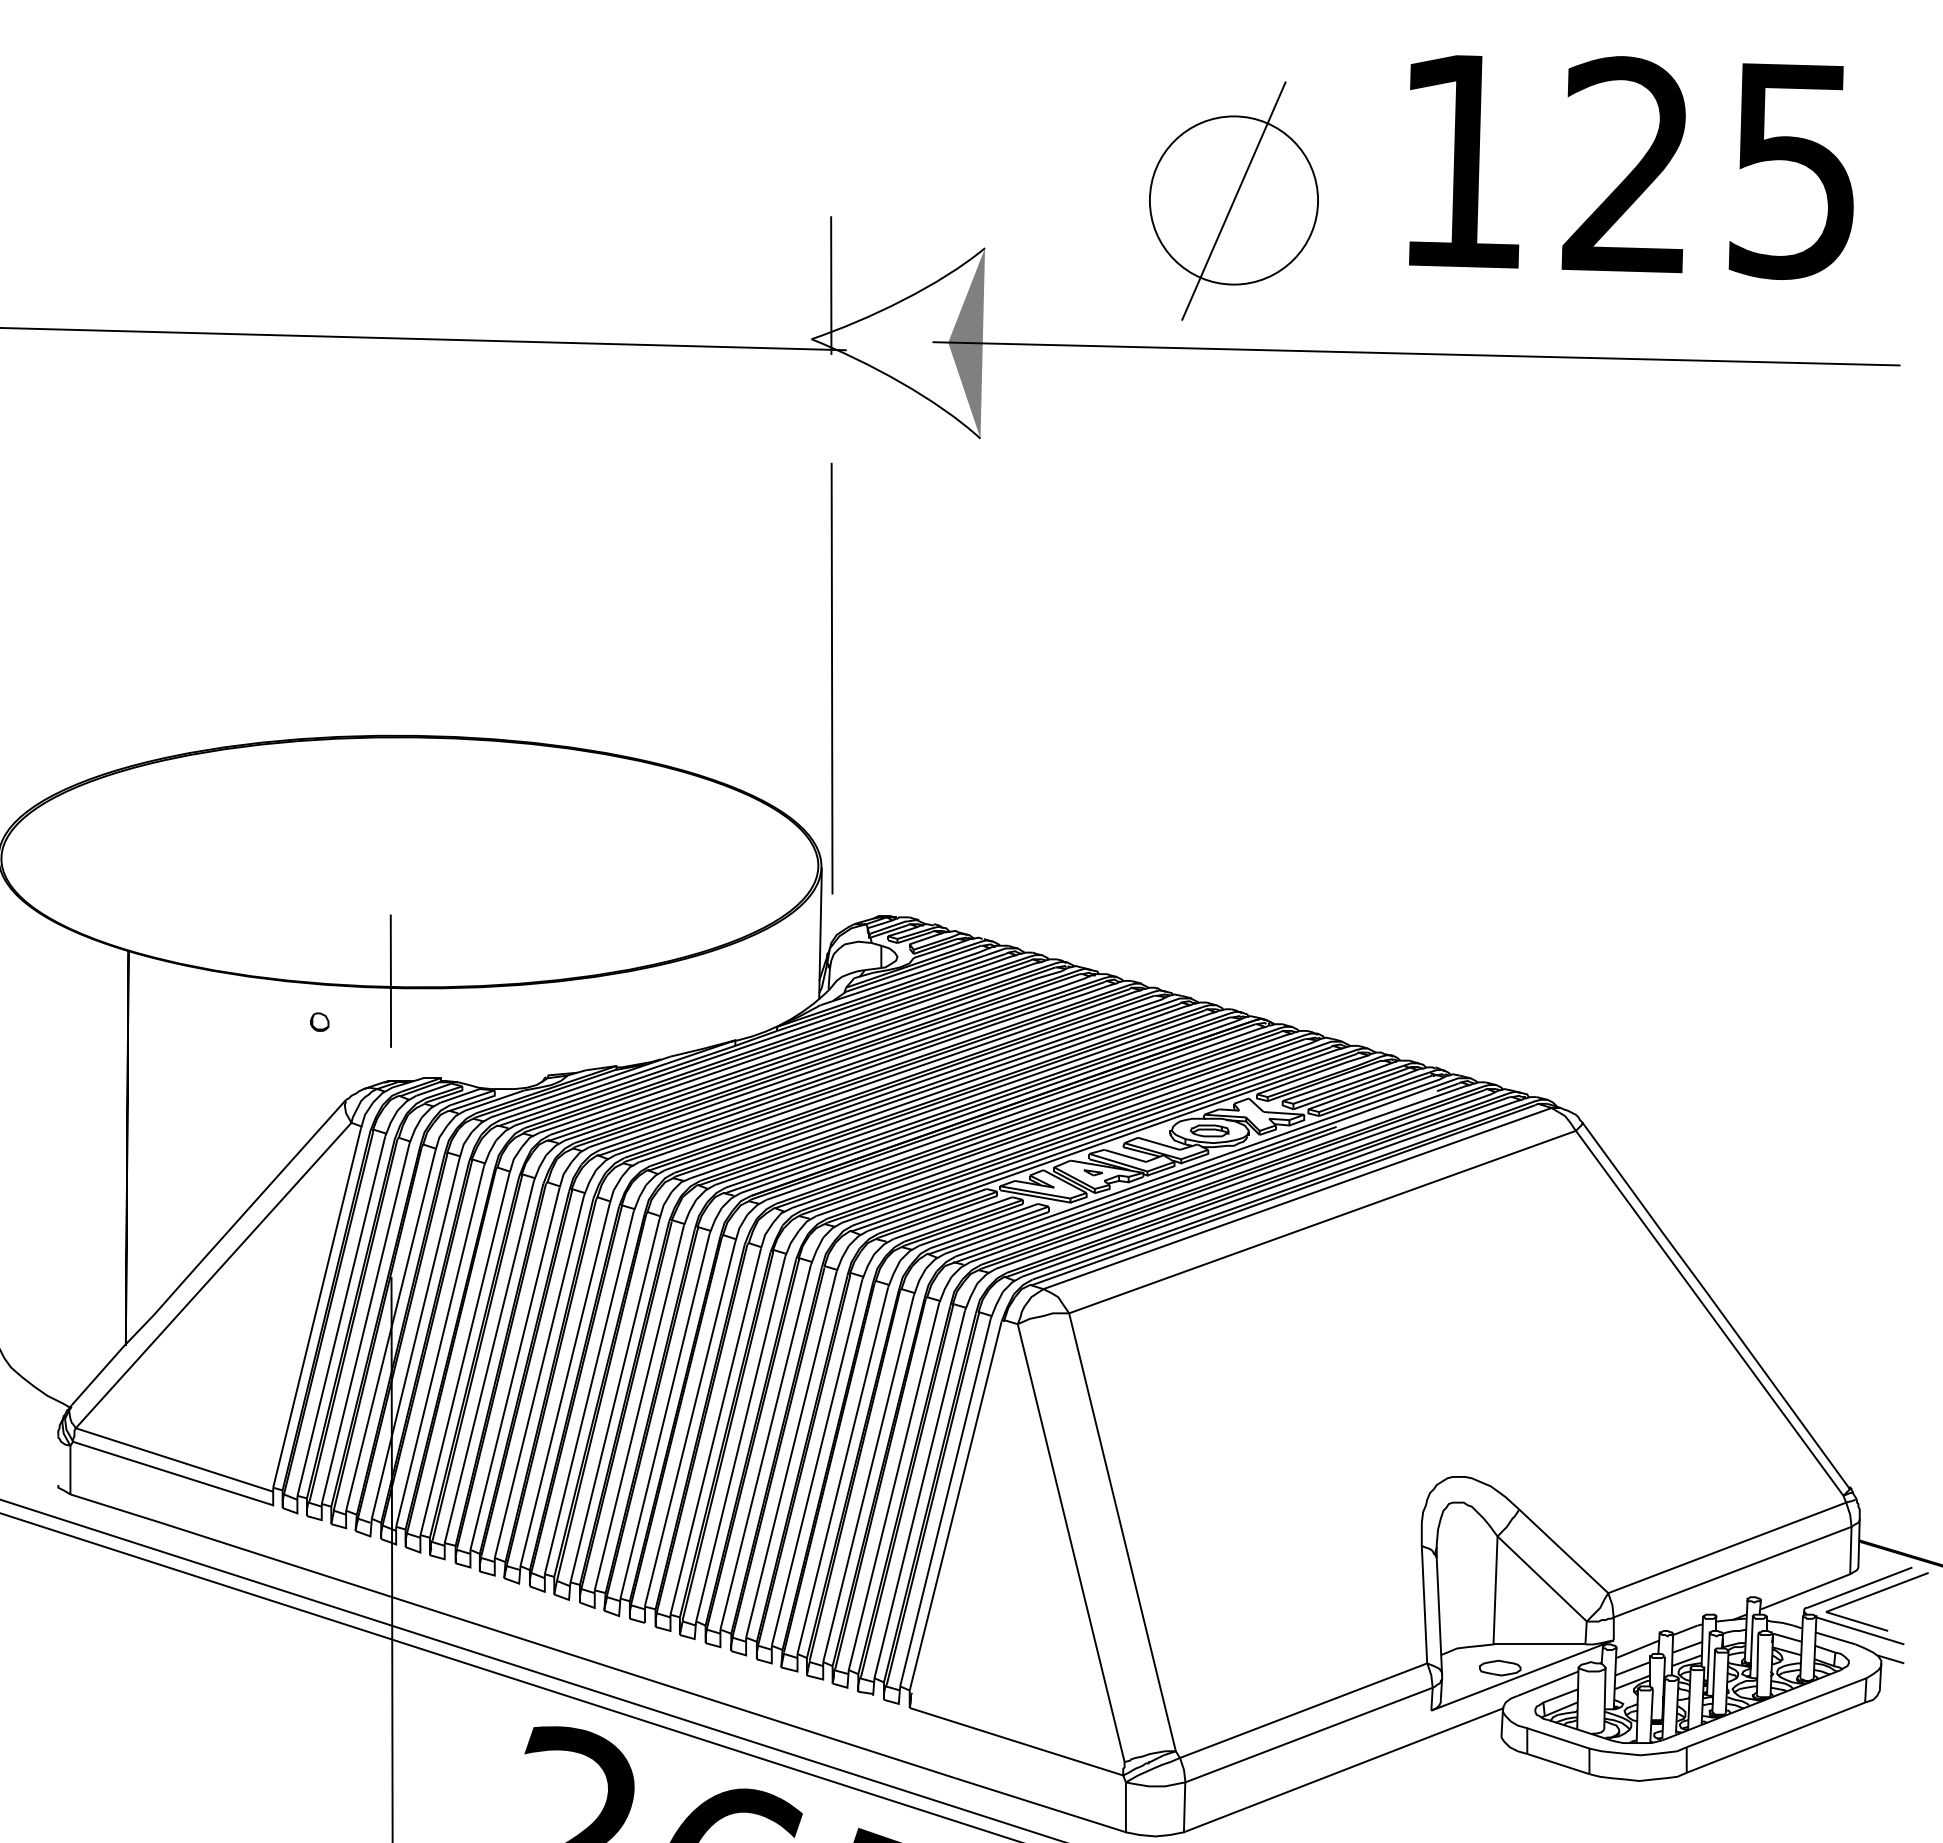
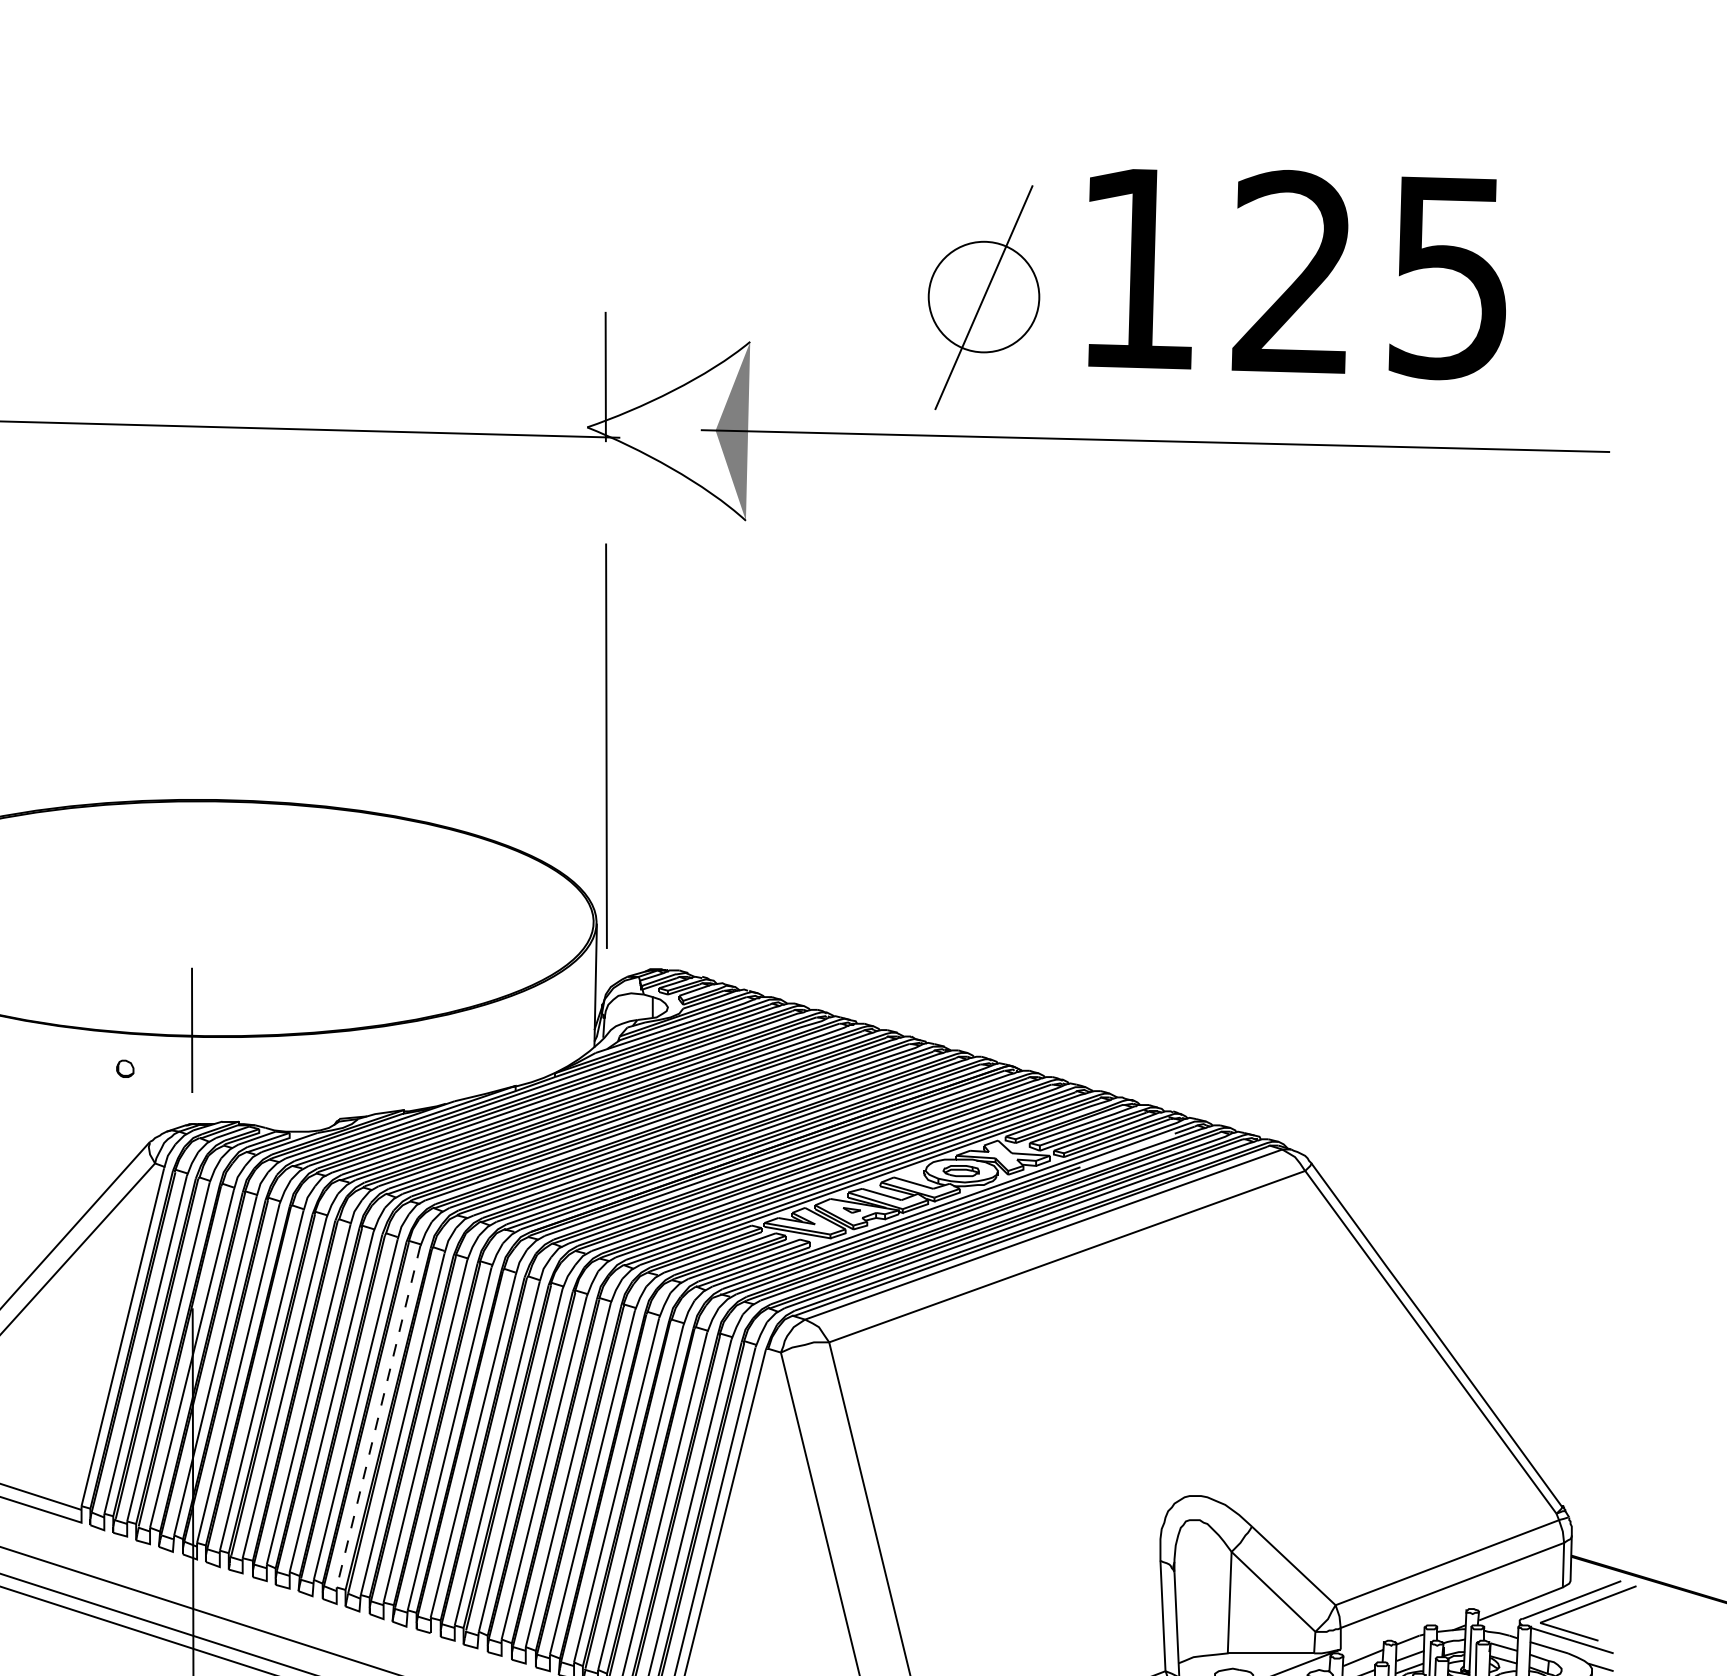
text: (1631, 167) -> (1297, 274), moved
circle: (1233, 200) -> (983, 297), size x0.7
line: (589, 1392) -> (378, 1416), solid -> dashed

